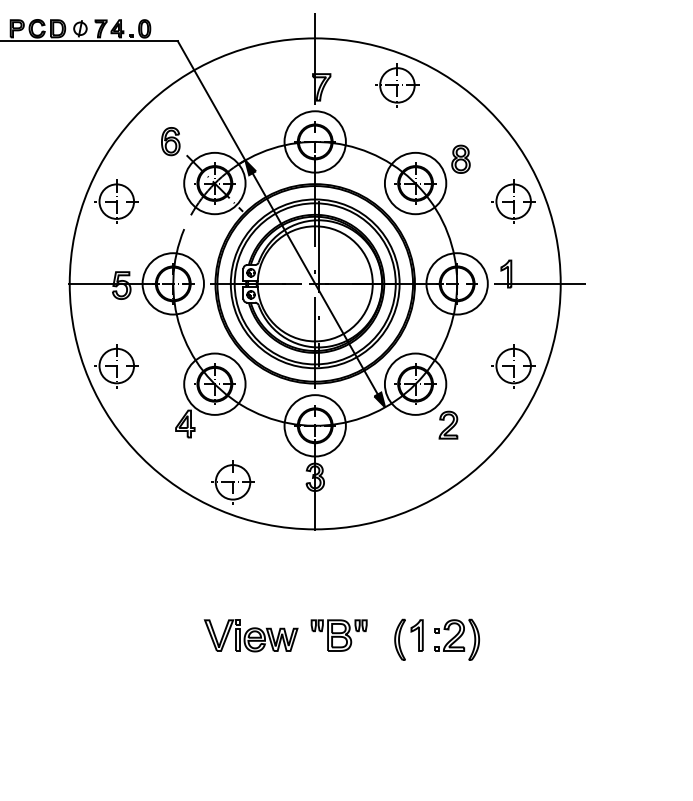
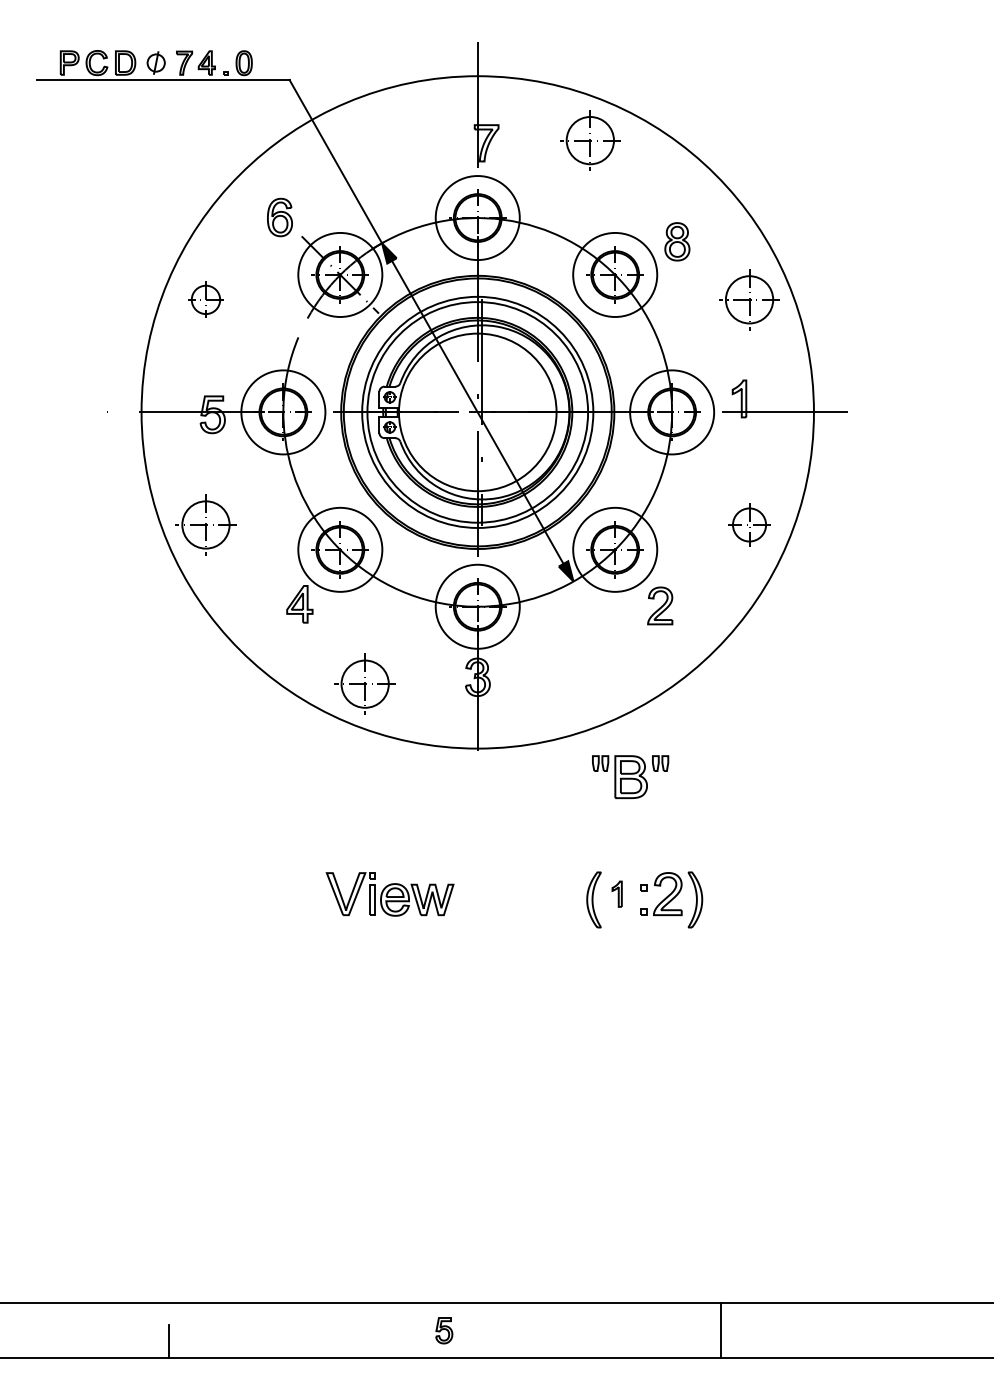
part: (116, 201) -> (205, 299), size x0.6
part: (513, 365) -> (749, 524), size x0.7
part: (339, 635) -> (630, 777), moved
part: (416, 635) -> (616, 894), size x0.6

